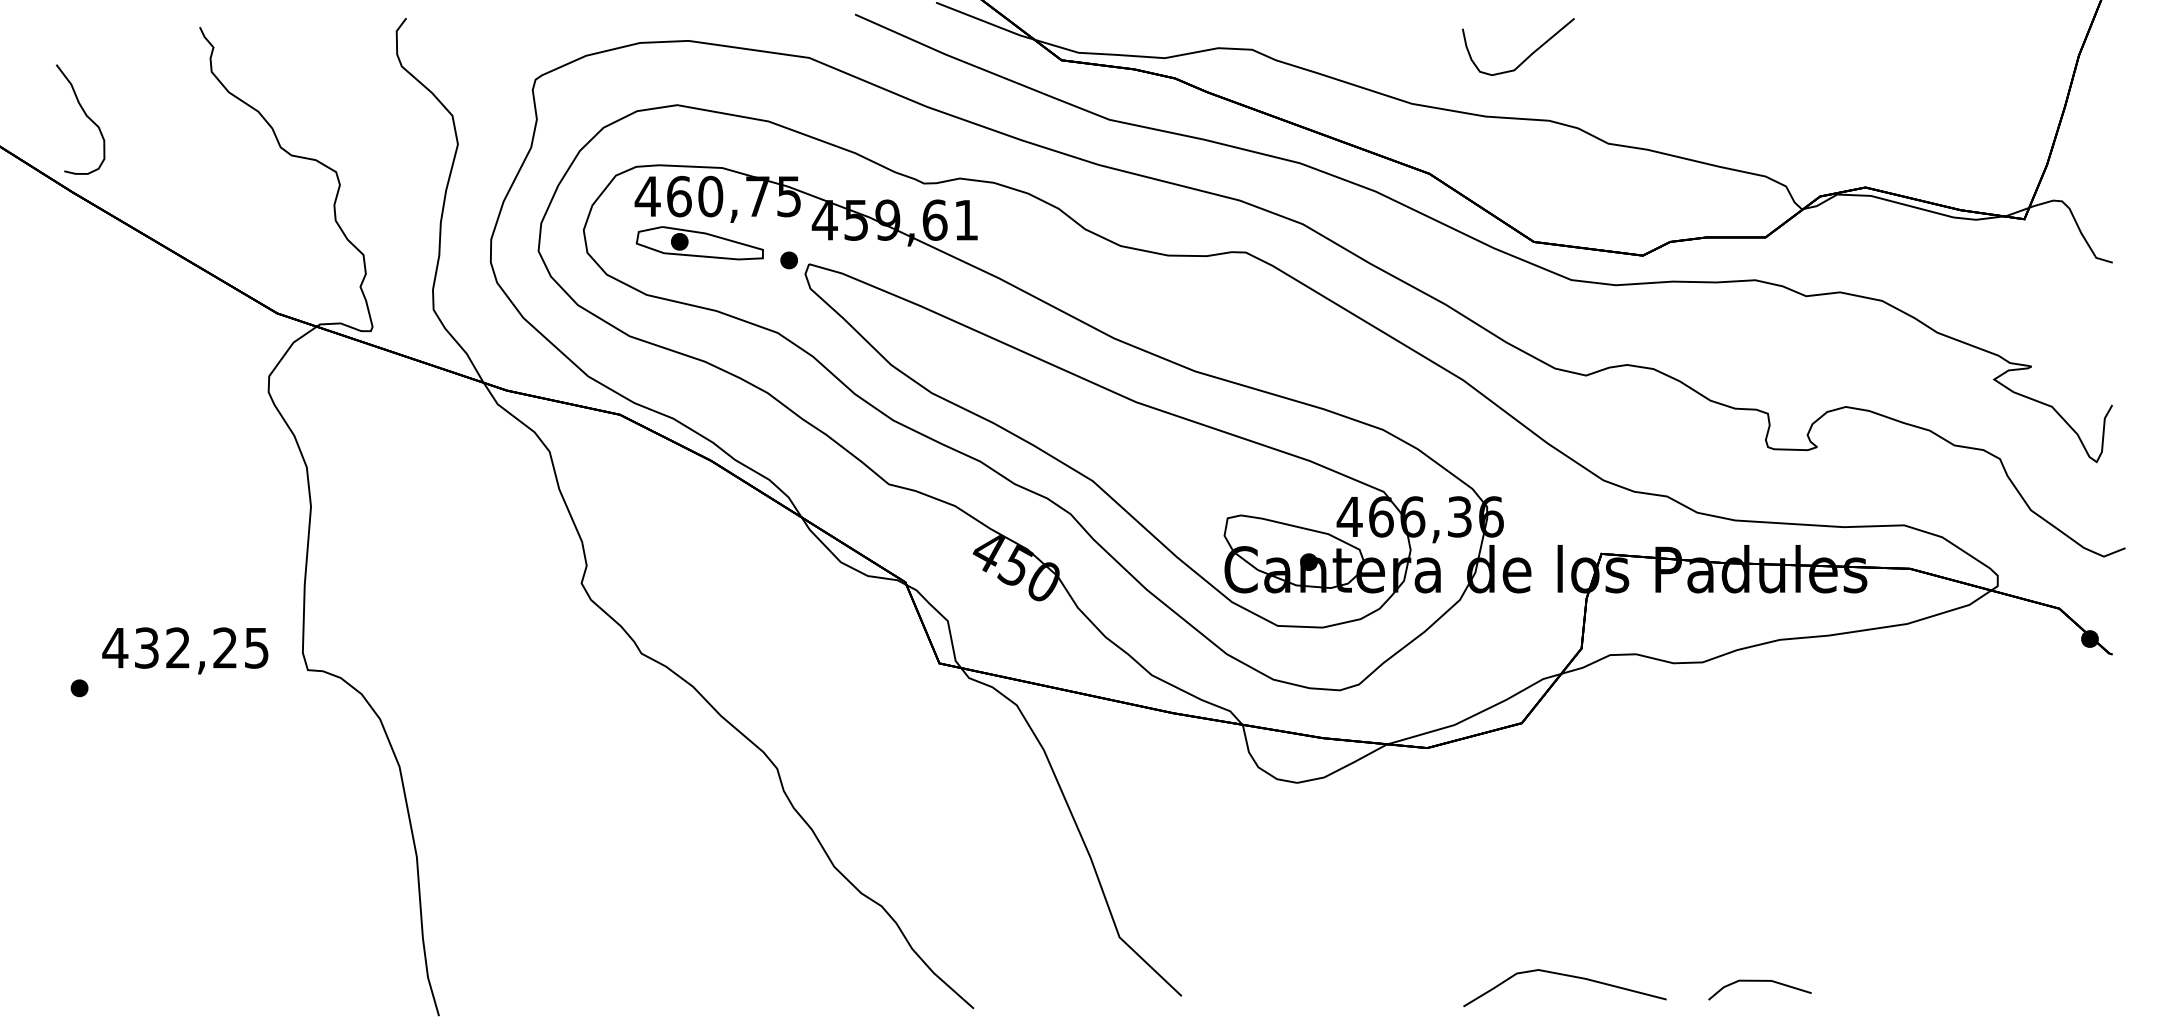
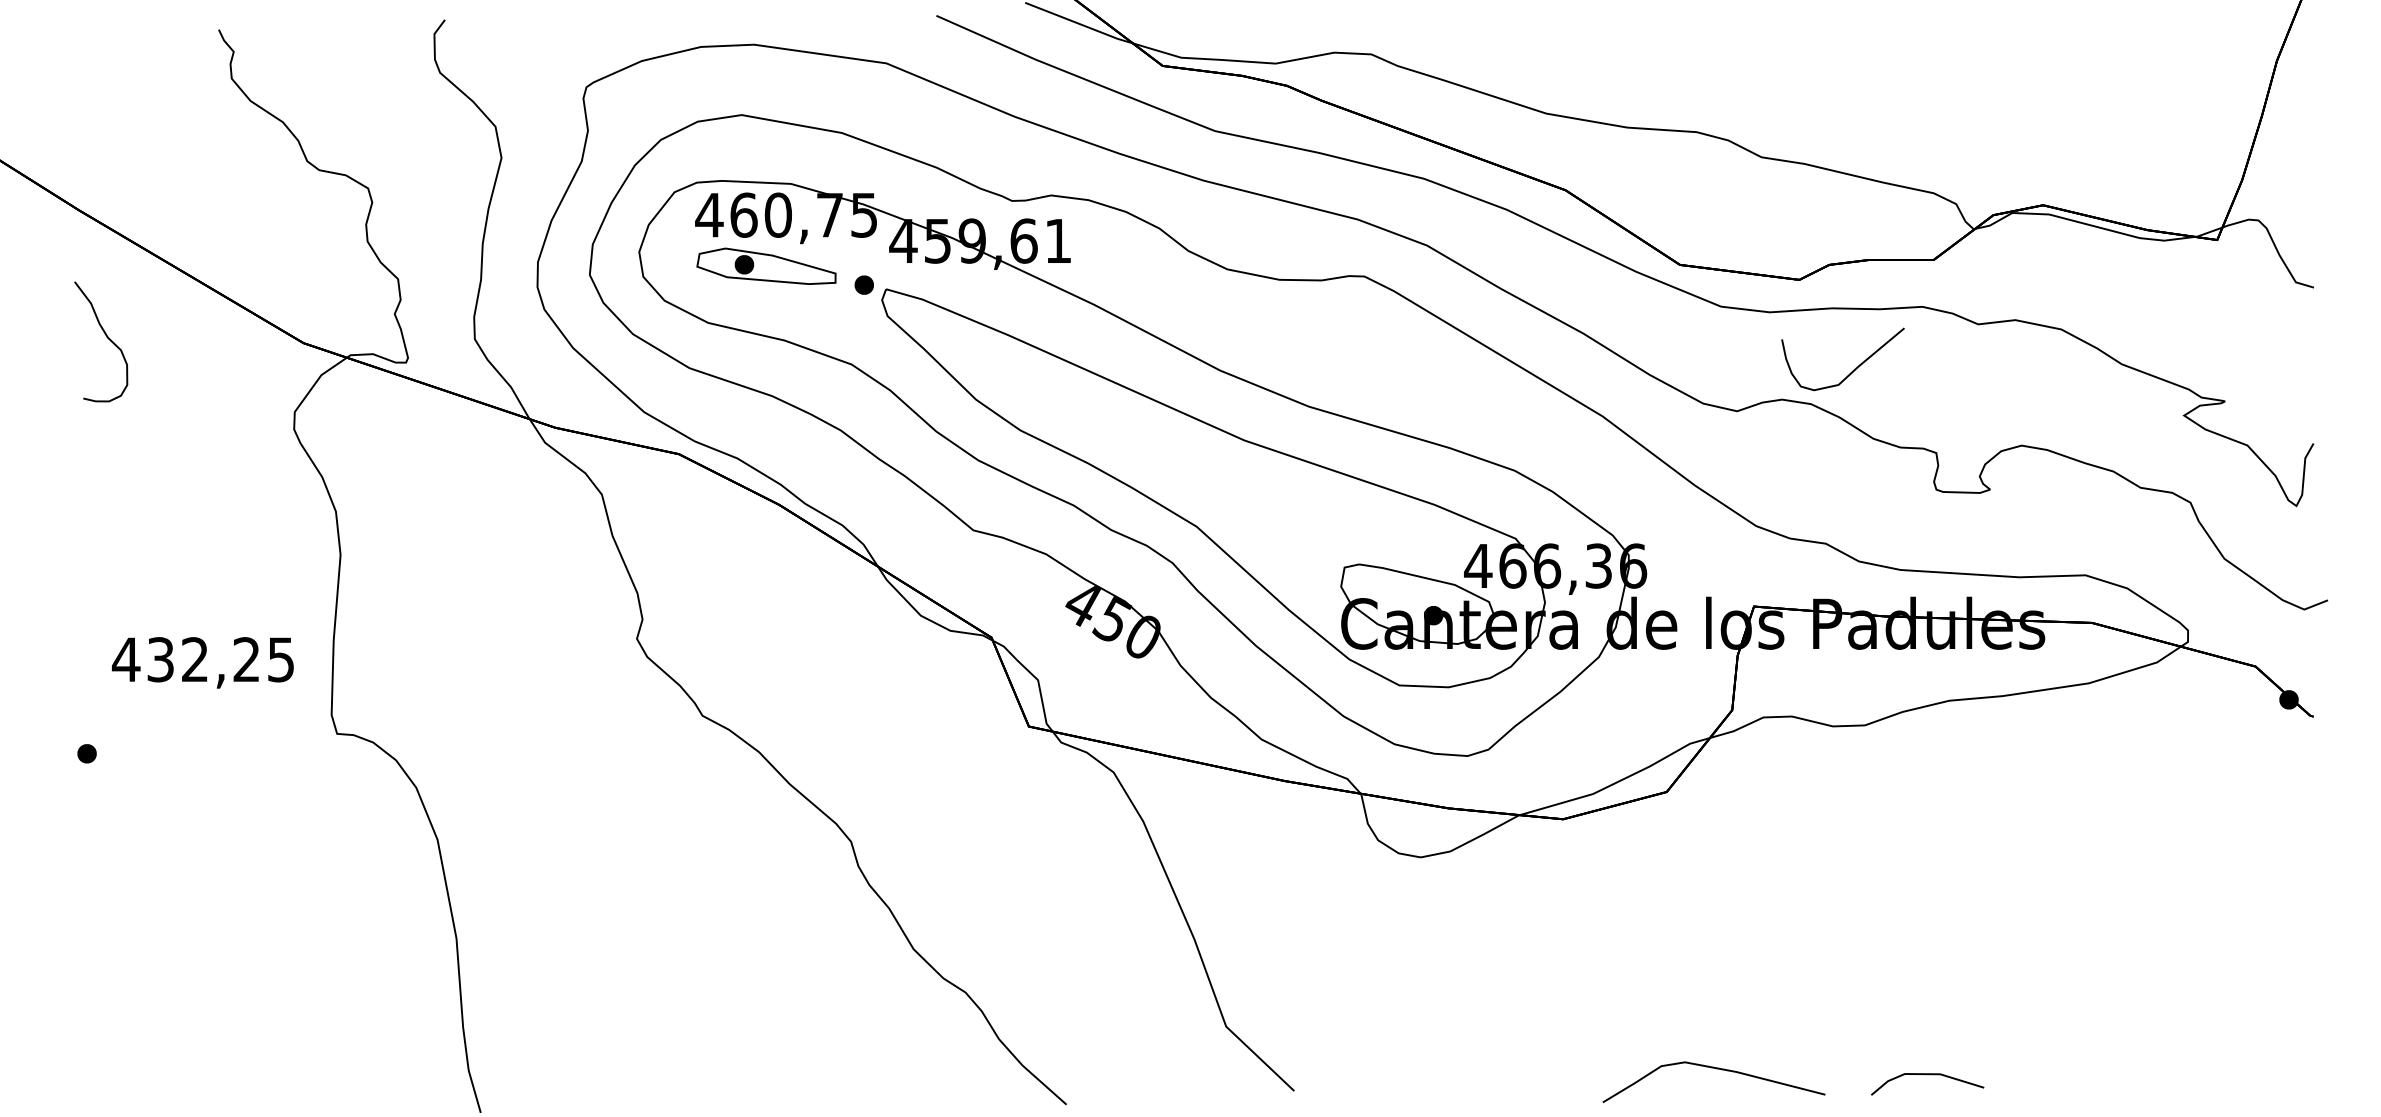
curve: (1527, 56) -> (1853, 369), moved
curve: (85, 115) -> (106, 337), moved
text: (184, 650) -> (202, 662), moved

